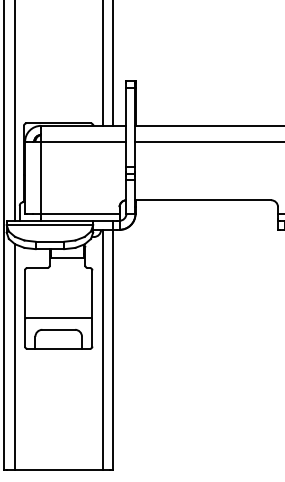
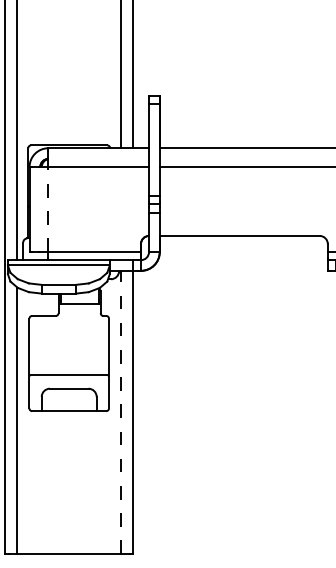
line: (41, 177) -> (48, 209), solid -> dashed
line: (103, 349) -> (121, 412), solid -> dashed

